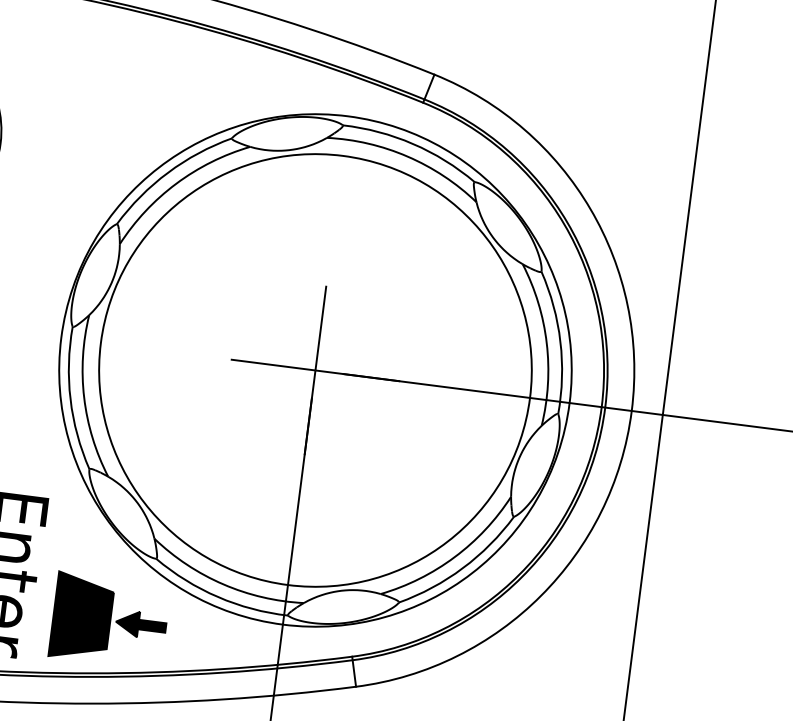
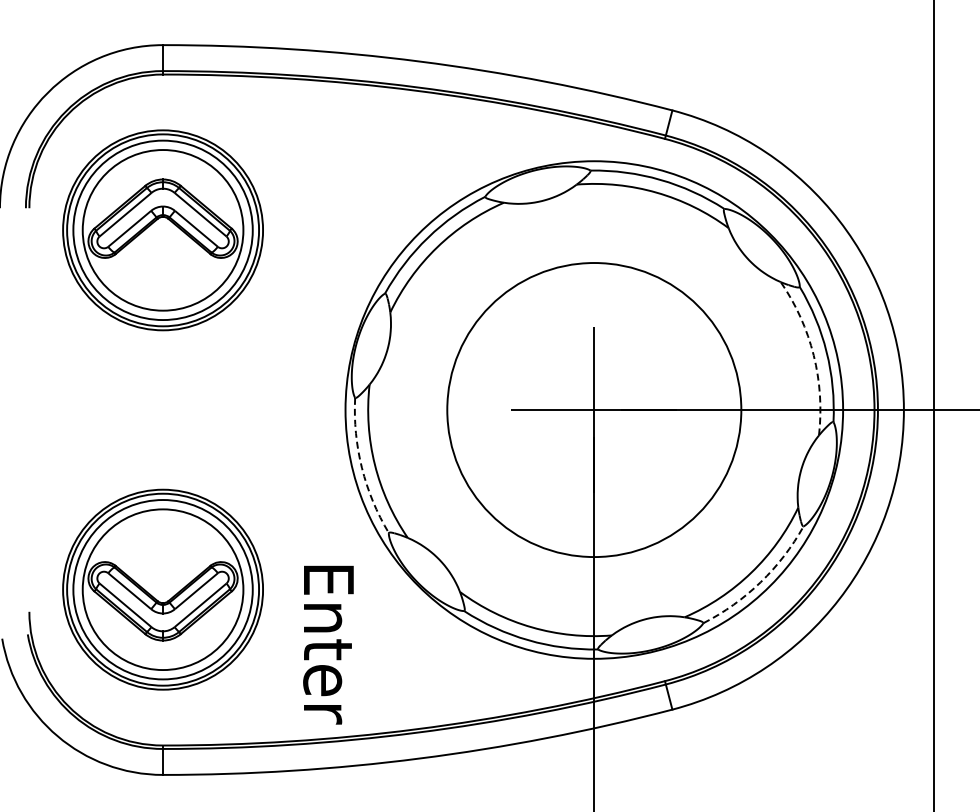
arc: (546, 343) -> (813, 355), solid -> dashed
circle: (315, 370) -> (594, 410), size x0.7
arc: (70, 398) -> (361, 467), solid -> dashed
arc: (462, 568) -> (760, 582), solid -> dashed
part: (109, 620) -> (426, 676), removed

